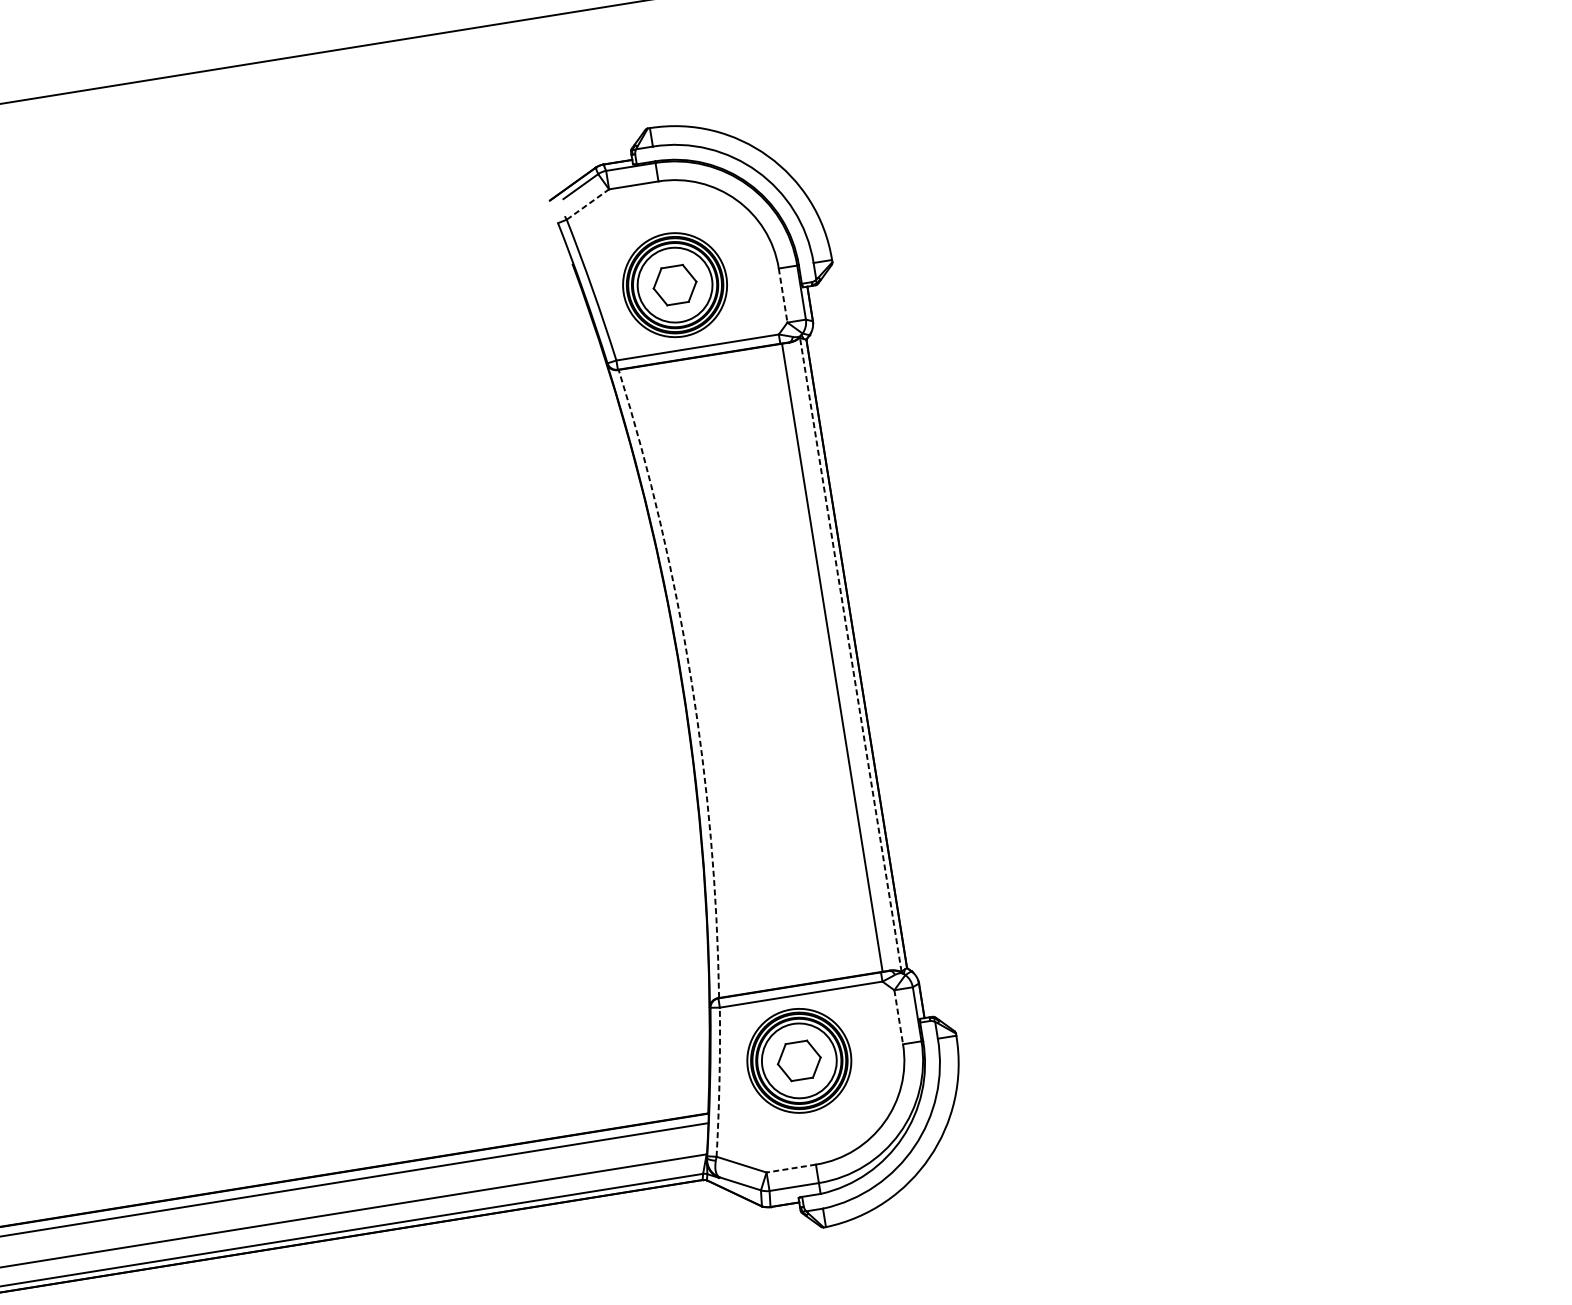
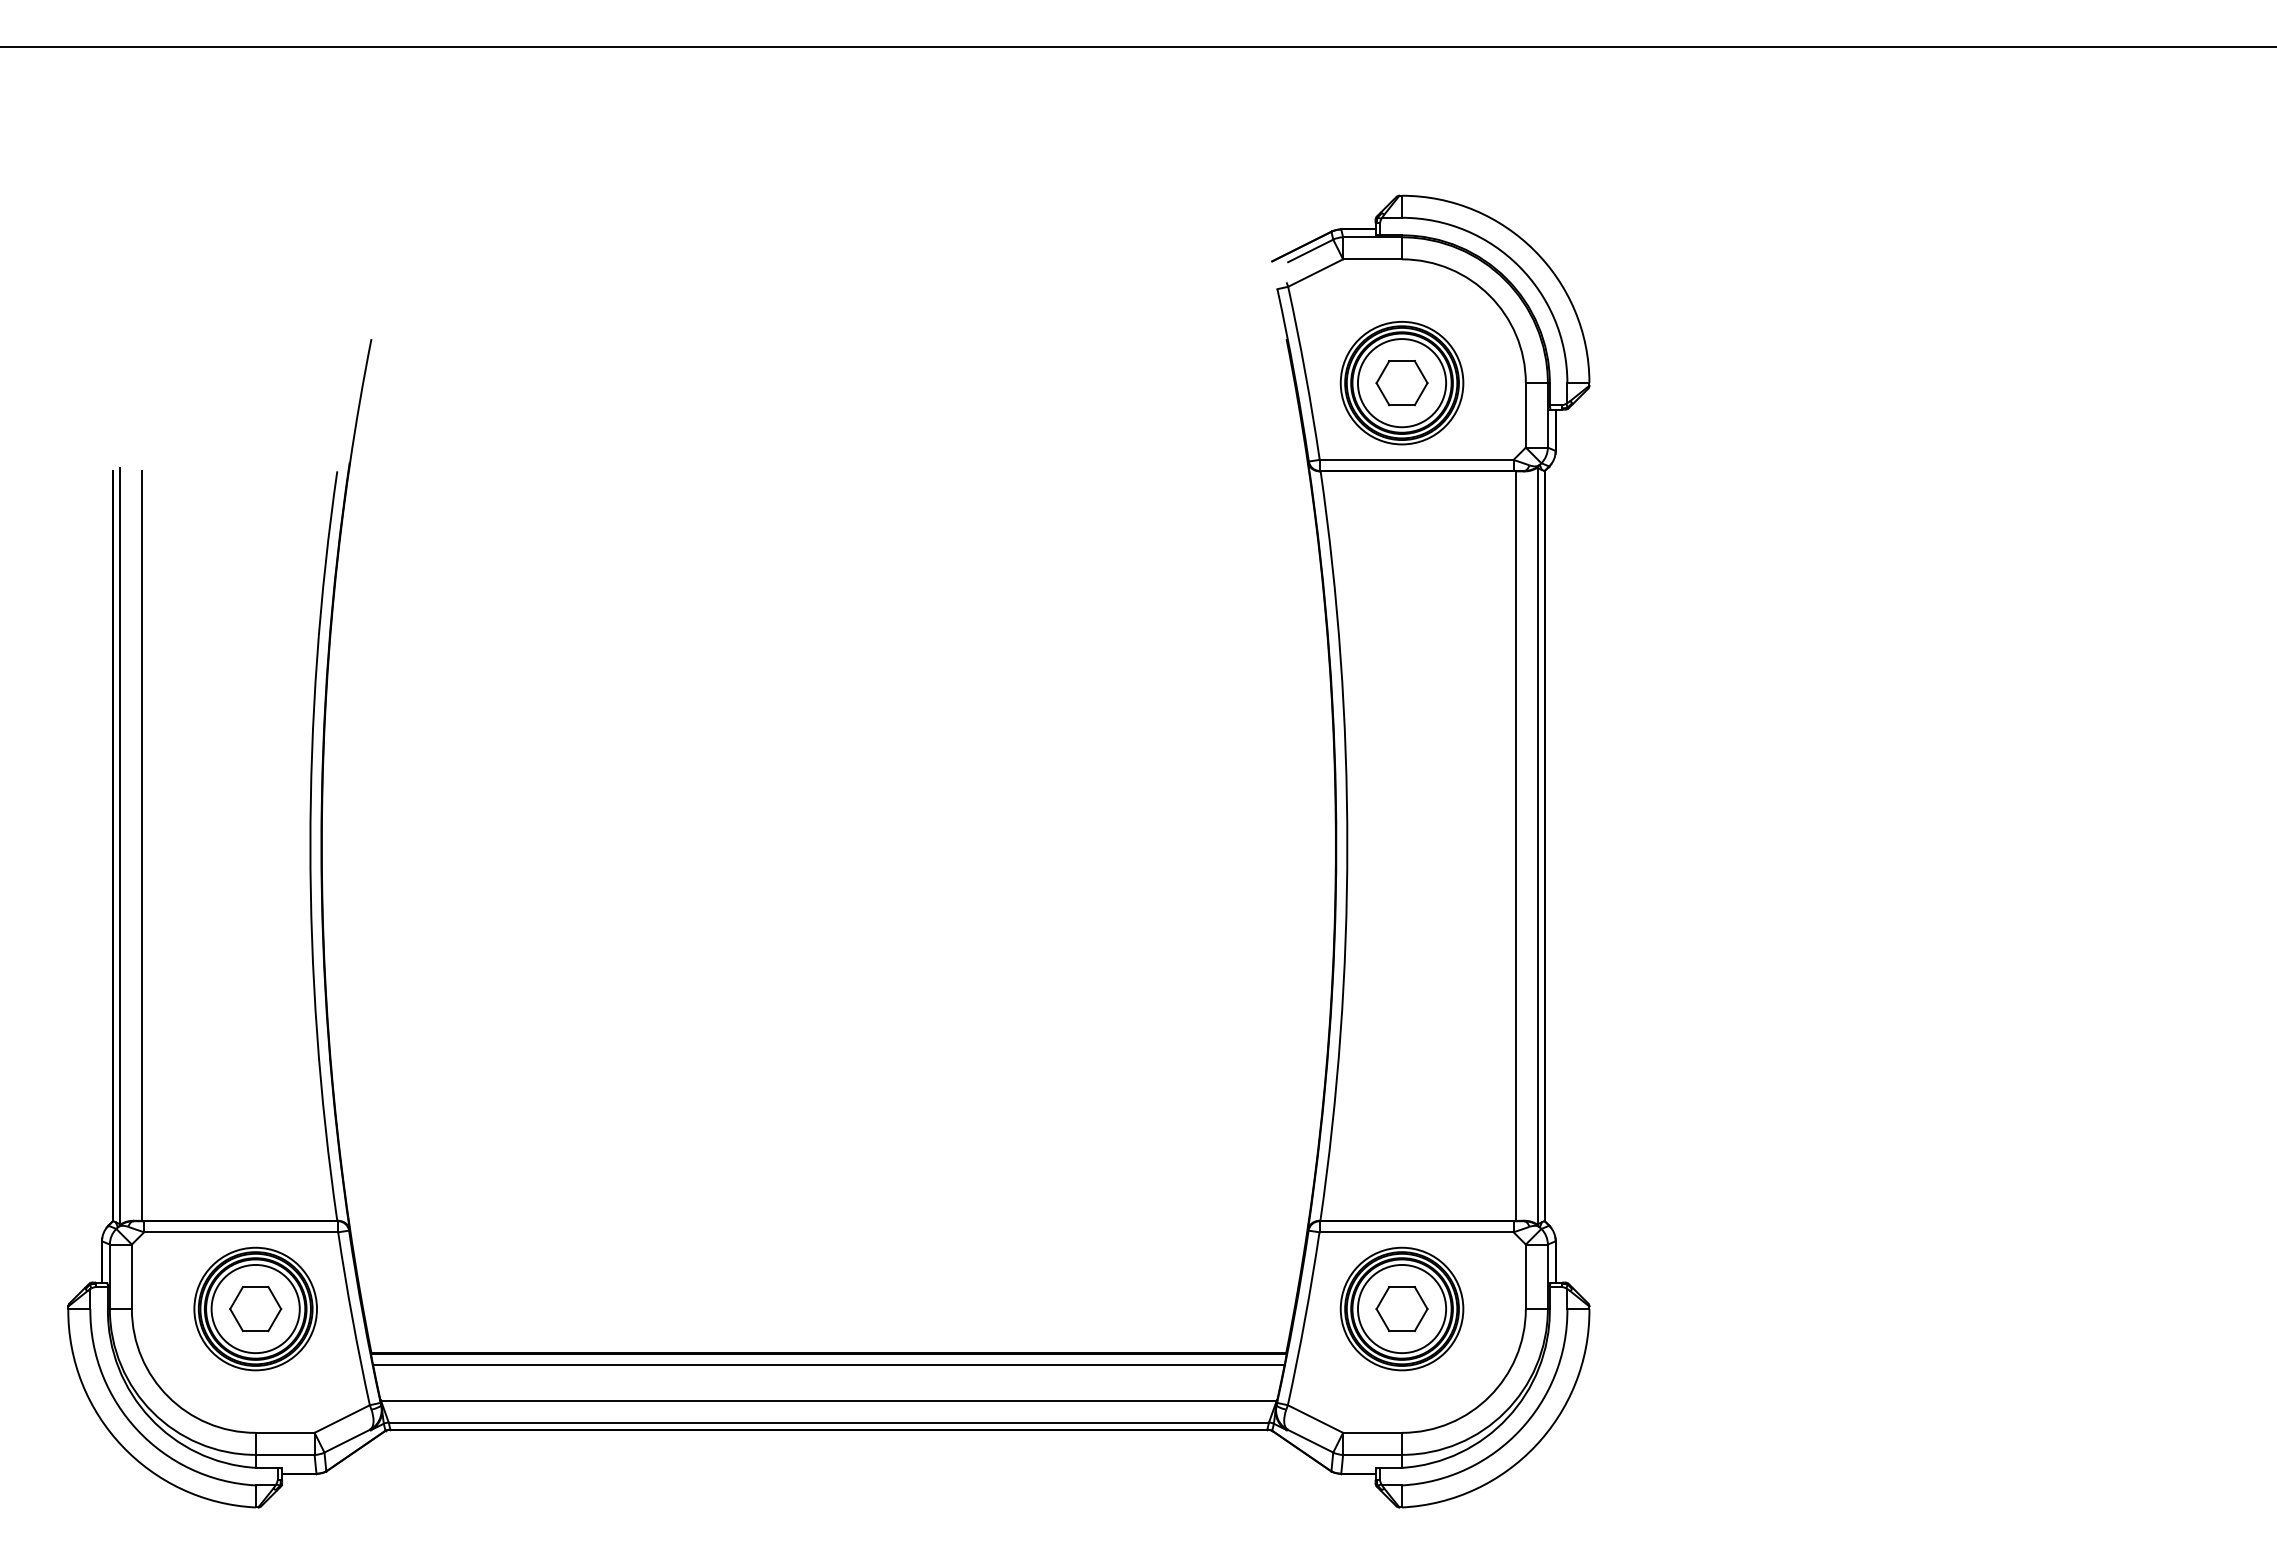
line: (587, 204) -> (1315, 273), dashed -> solid
line: (782, 295) -> (1525, 415), dashed -> solid
line: (850, 654) -> (1537, 845), dashed -> solid
arc: (691, 680) -> (1347, 846), dashed -> solid
line: (898, 1017) -> (1525, 1277), dashed -> solid
arc: (719, 1082) -> (1305, 1319), dashed -> solid
line: (791, 1168) -> (1372, 1432), dashed -> solid

